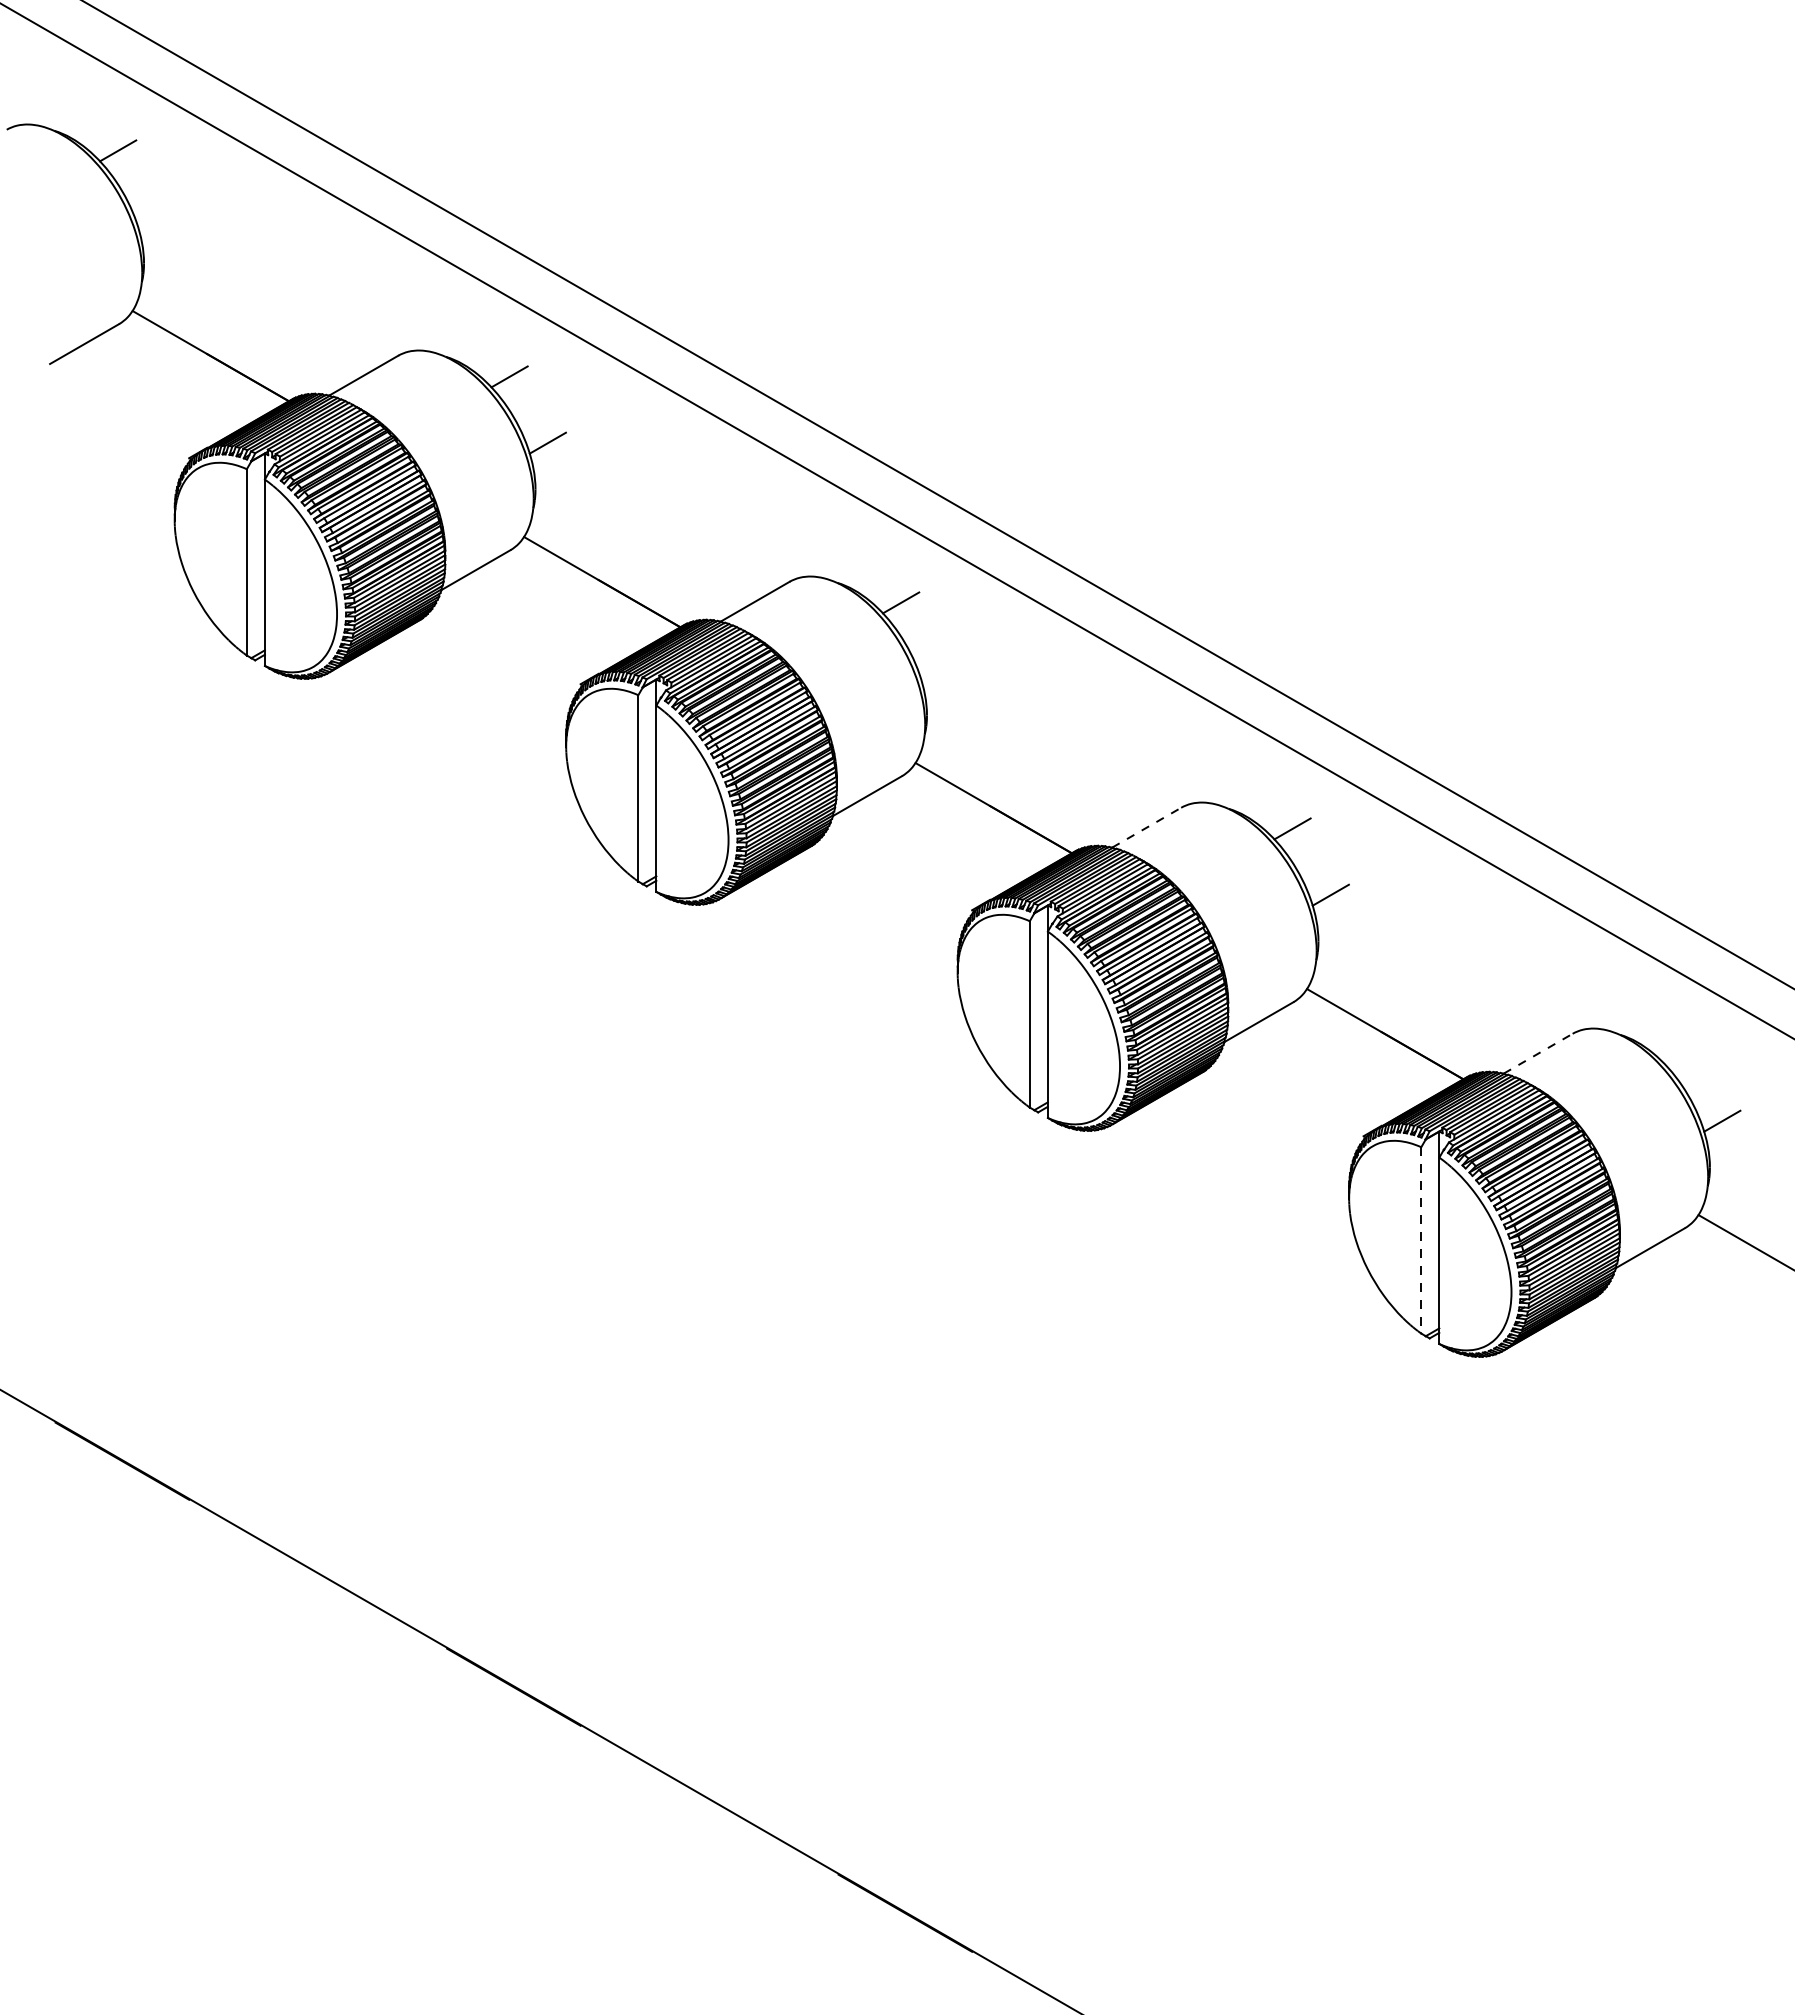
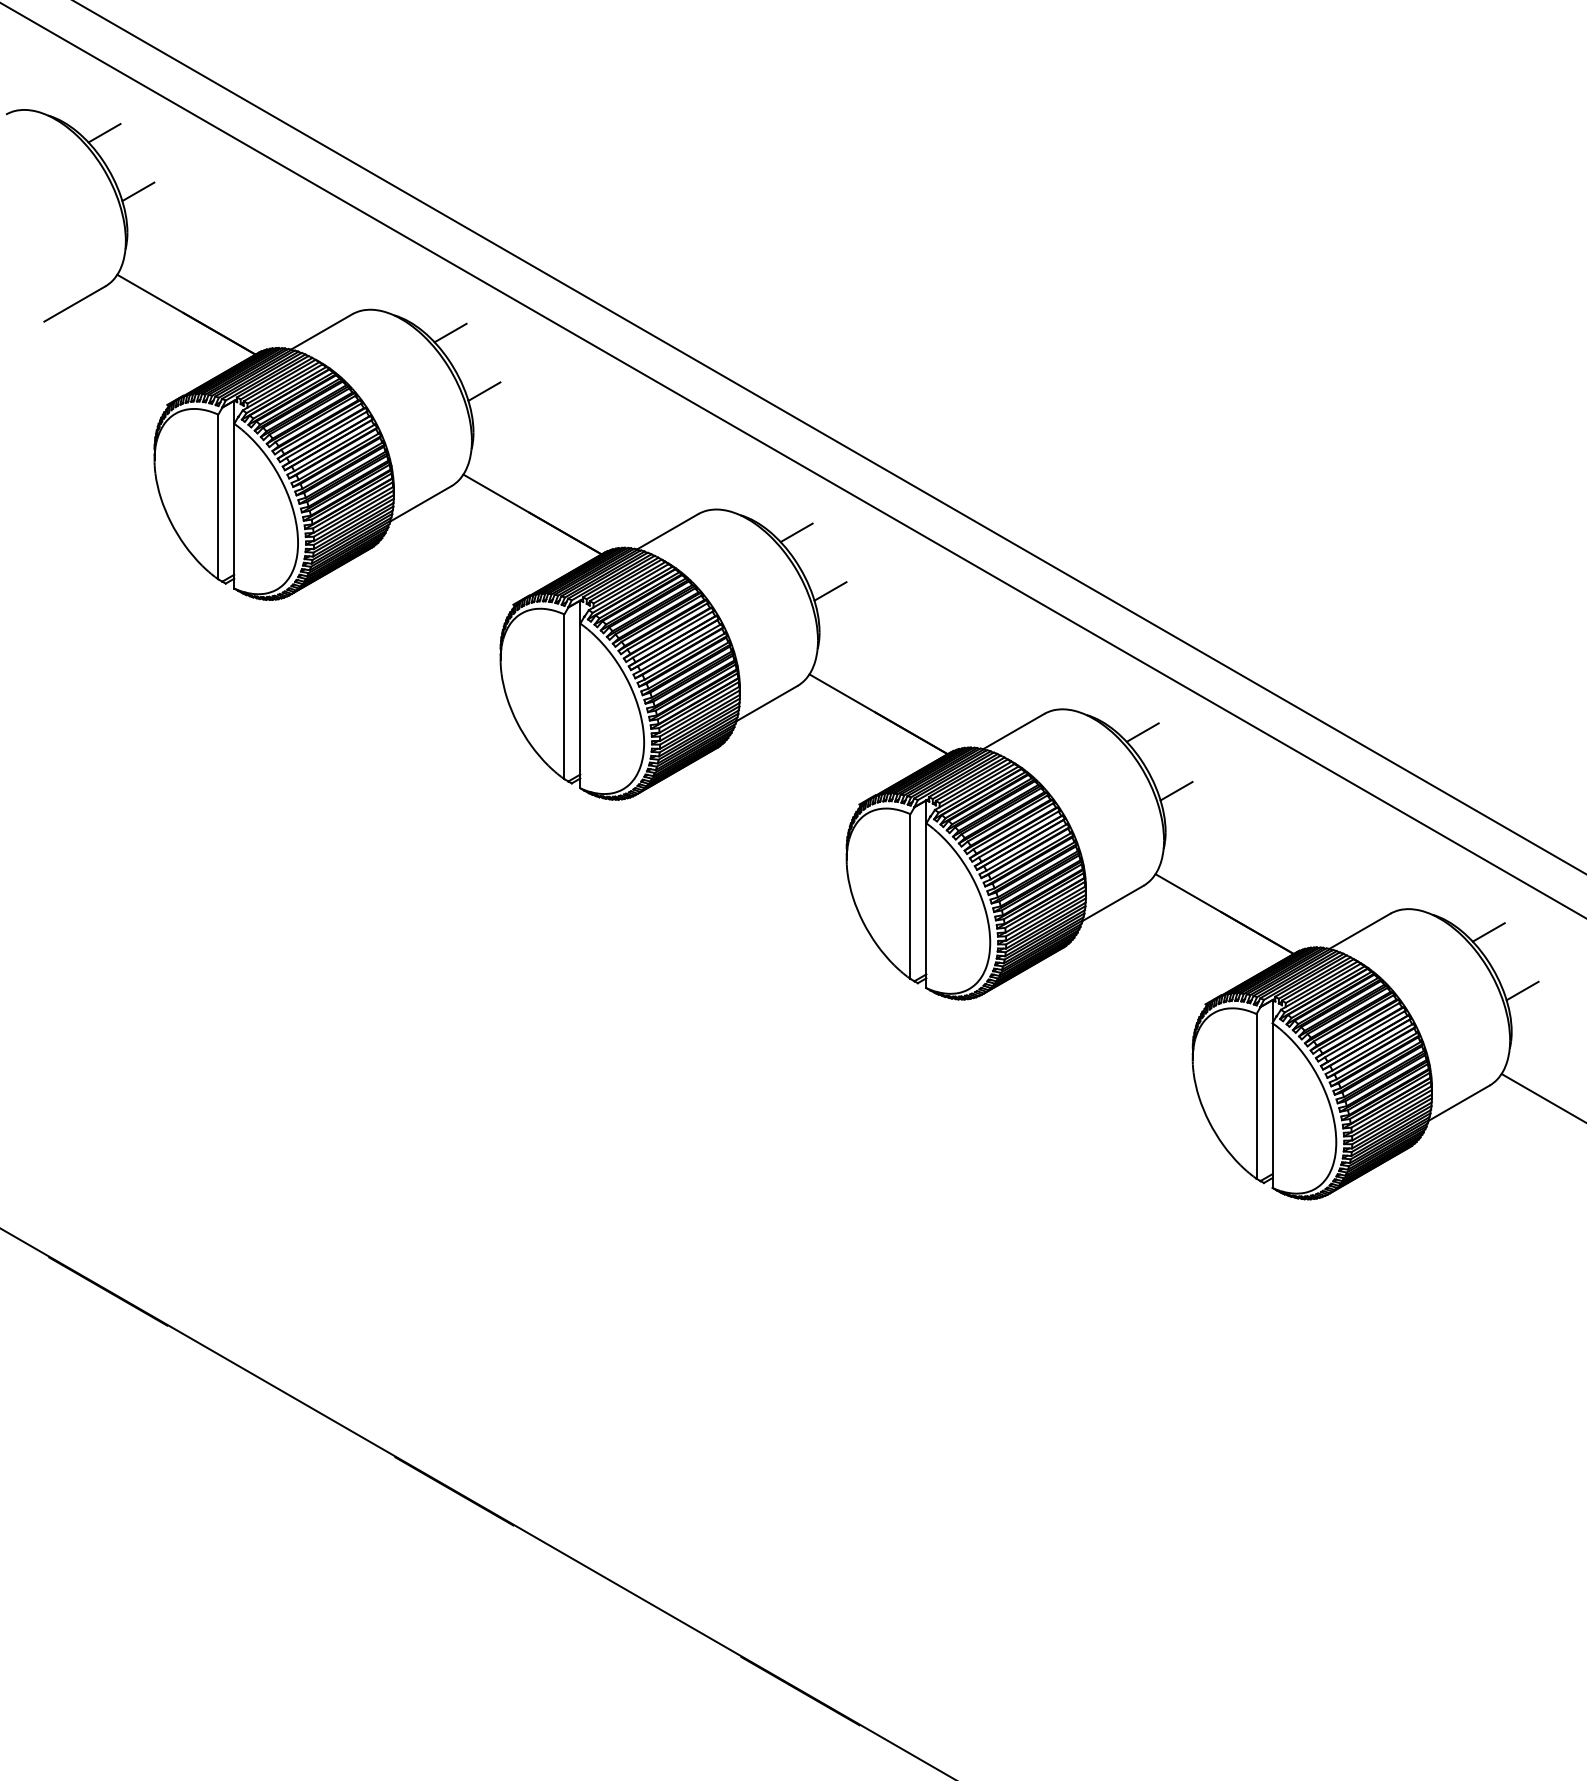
line: (156, 216) -> (138, 191), added
line: (939, 668) -> (830, 590), added
line: (1146, 827) -> (1013, 731), dashed -> solid
line: (1538, 1053) -> (1360, 931), dashed -> solid
line: (1683, 1054) -> (1488, 932), added
line: (1421, 1240) -> (1256, 1096), dashed -> solid

